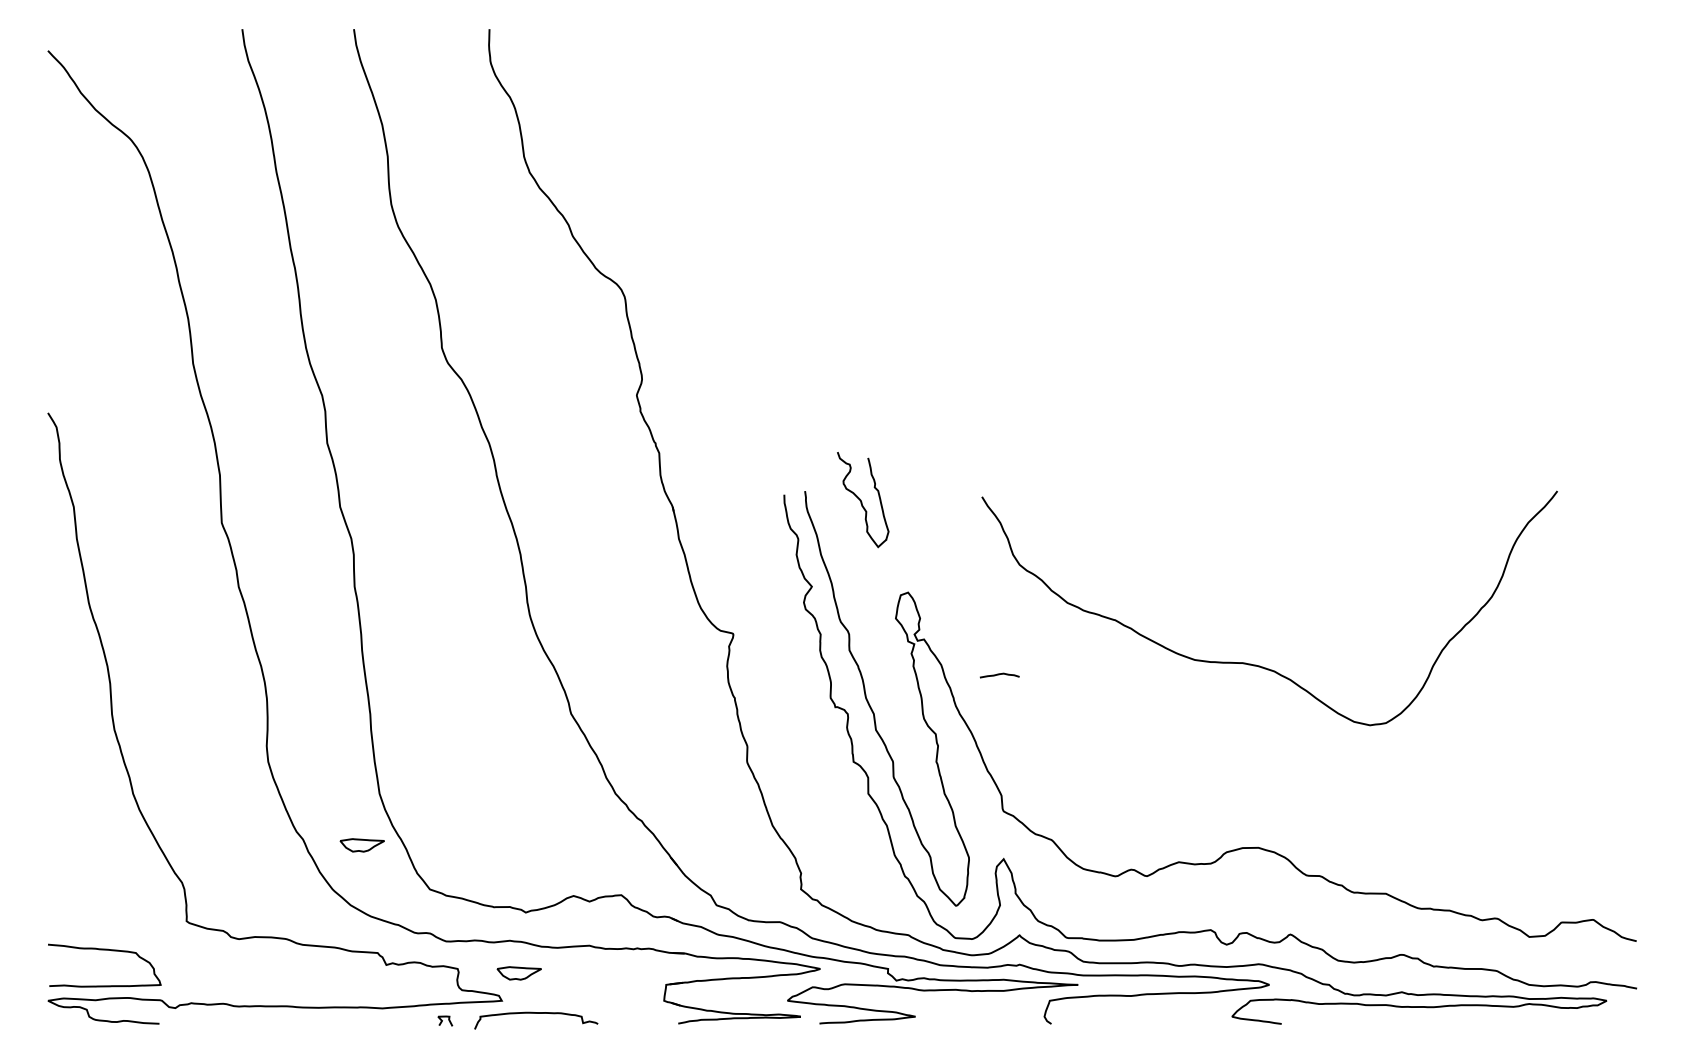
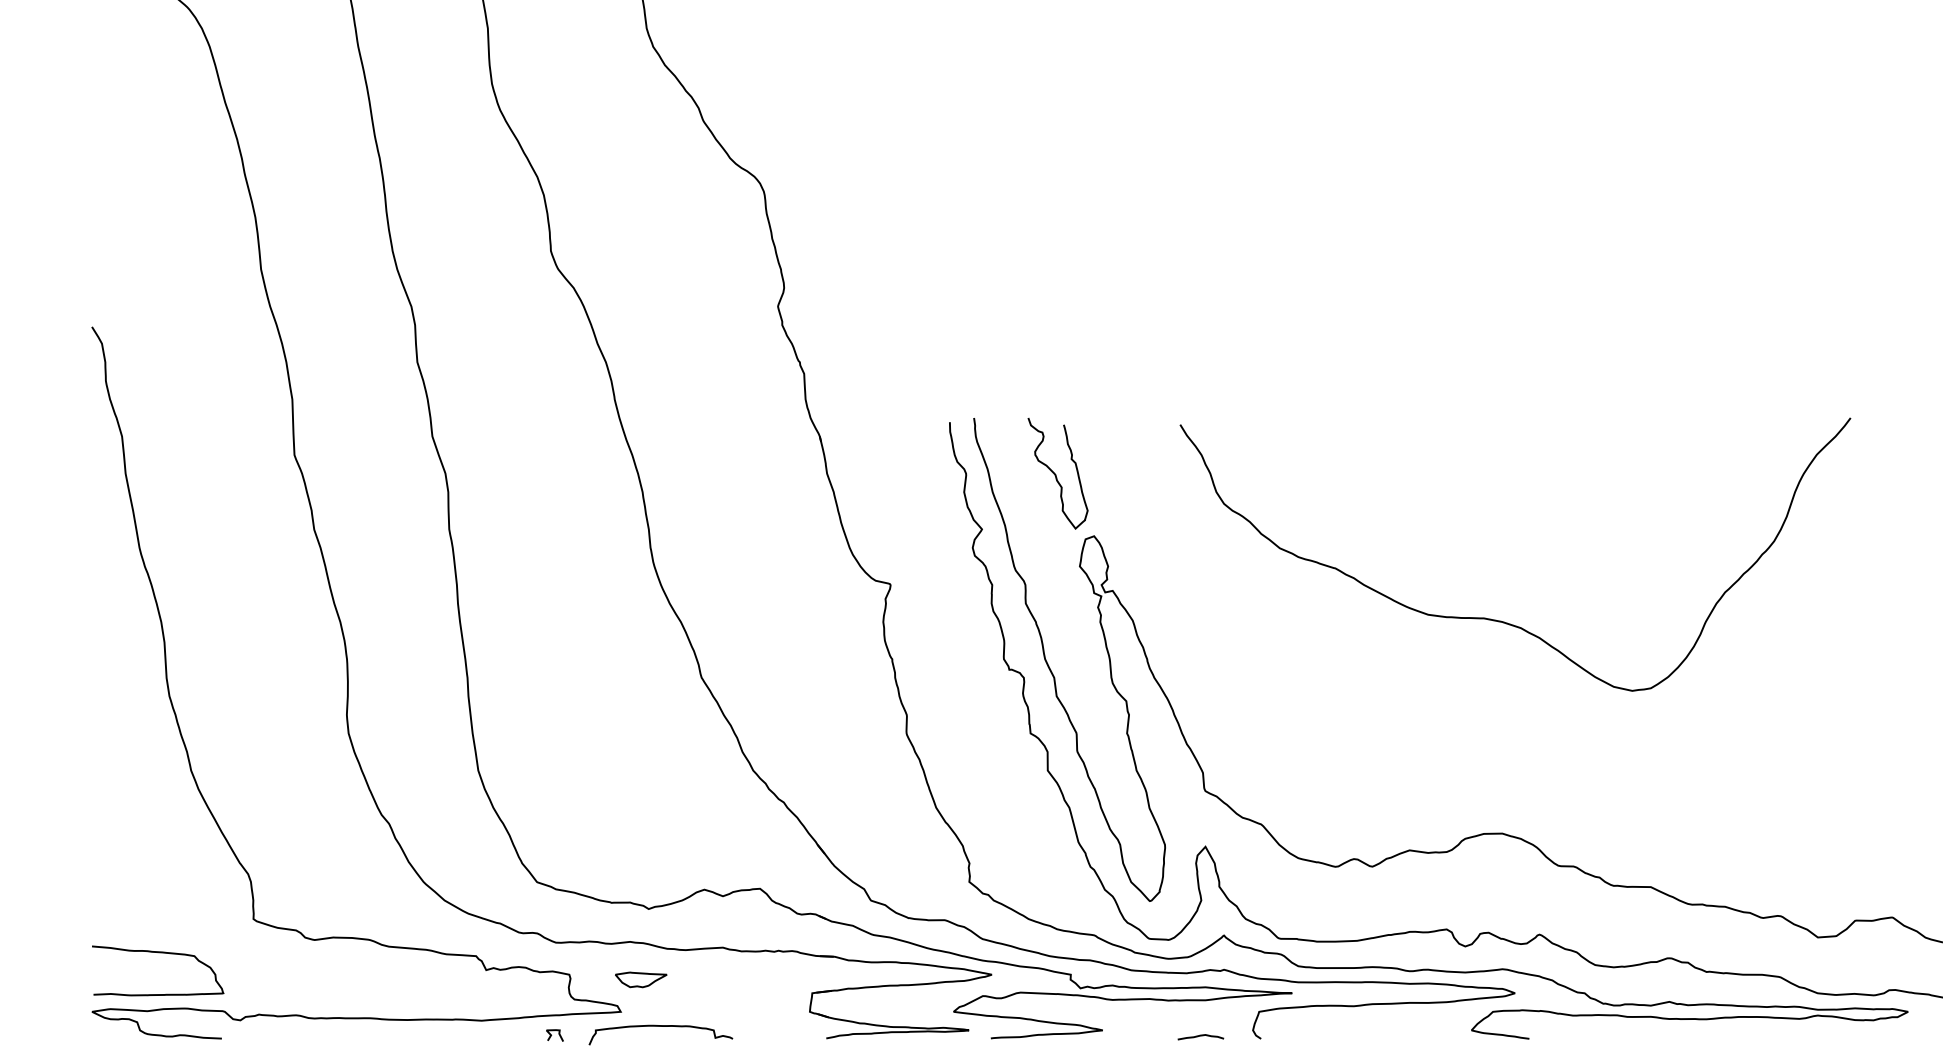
curve: (861, 500) -> (1056, 474), moved
curve: (999, 675) -> (1200, 1037), moved
part: (361, 845) -> (457, 830), removed

